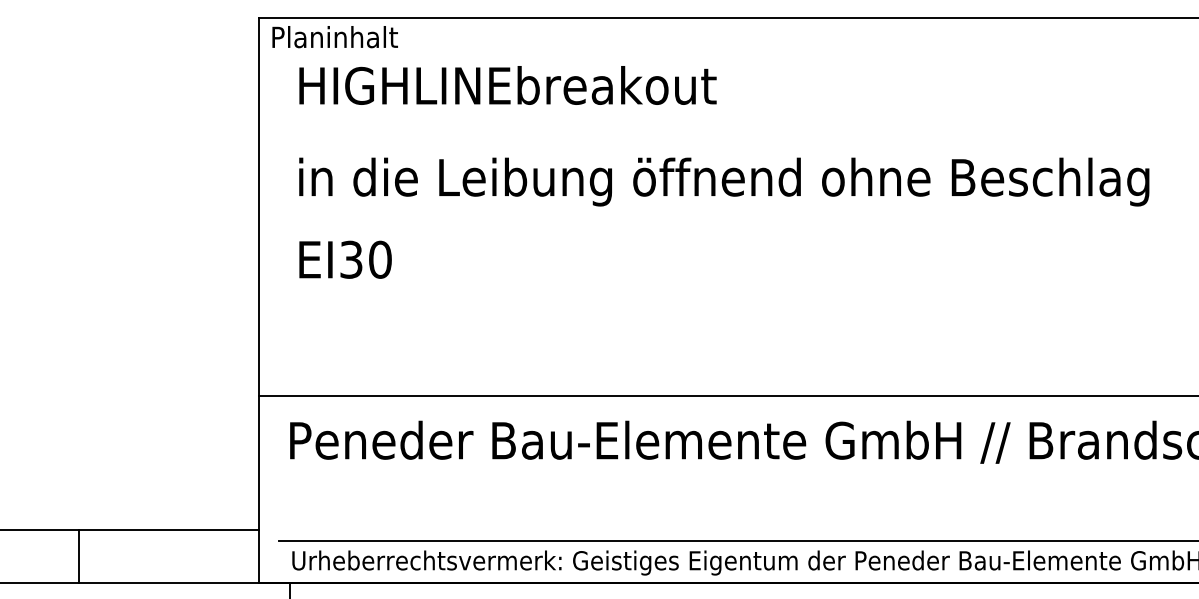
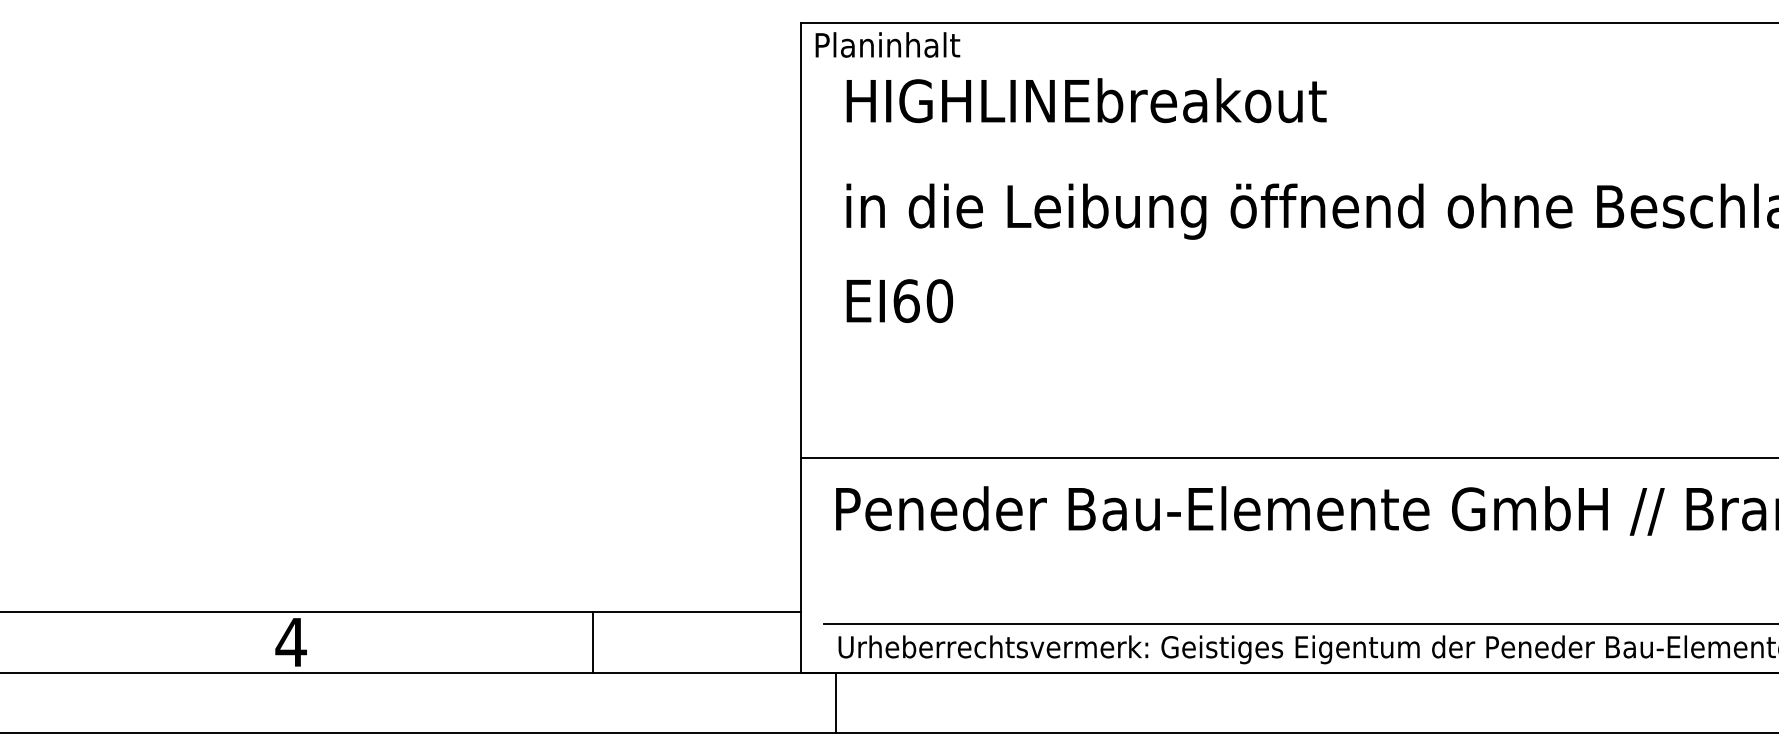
text: (351, 260) -> (906, 301), EI30 -> EI60

